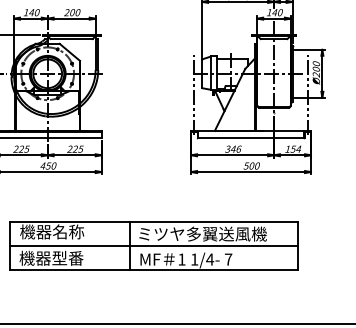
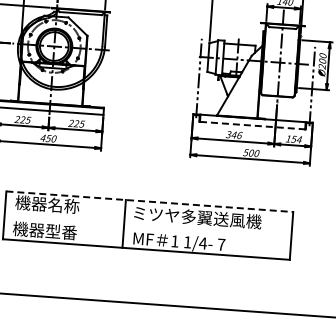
line: (251, 138) -> (253, 125), solid -> dashed
line: (153, 221) -> (149, 201), solid -> dashed
line: (153, 245) -> (147, 225), removed

